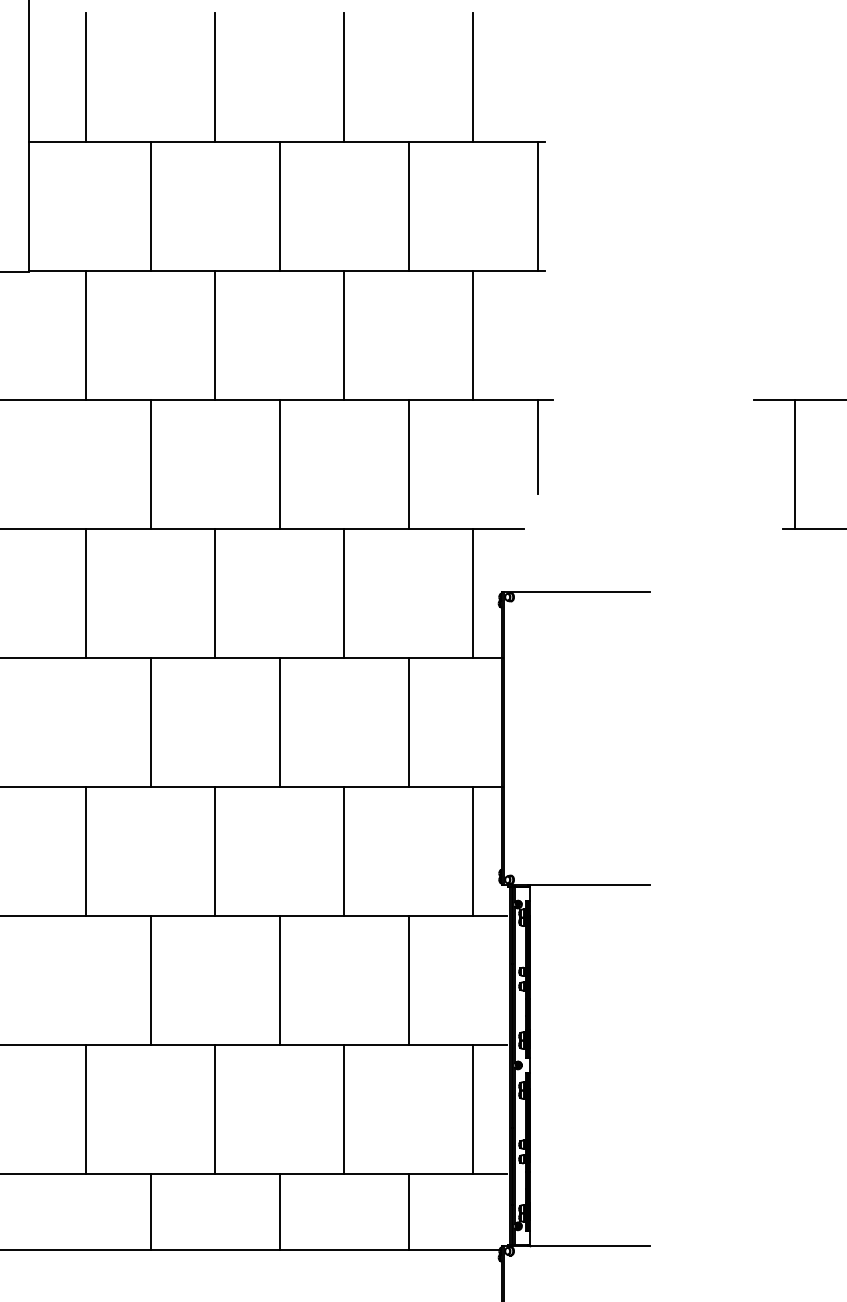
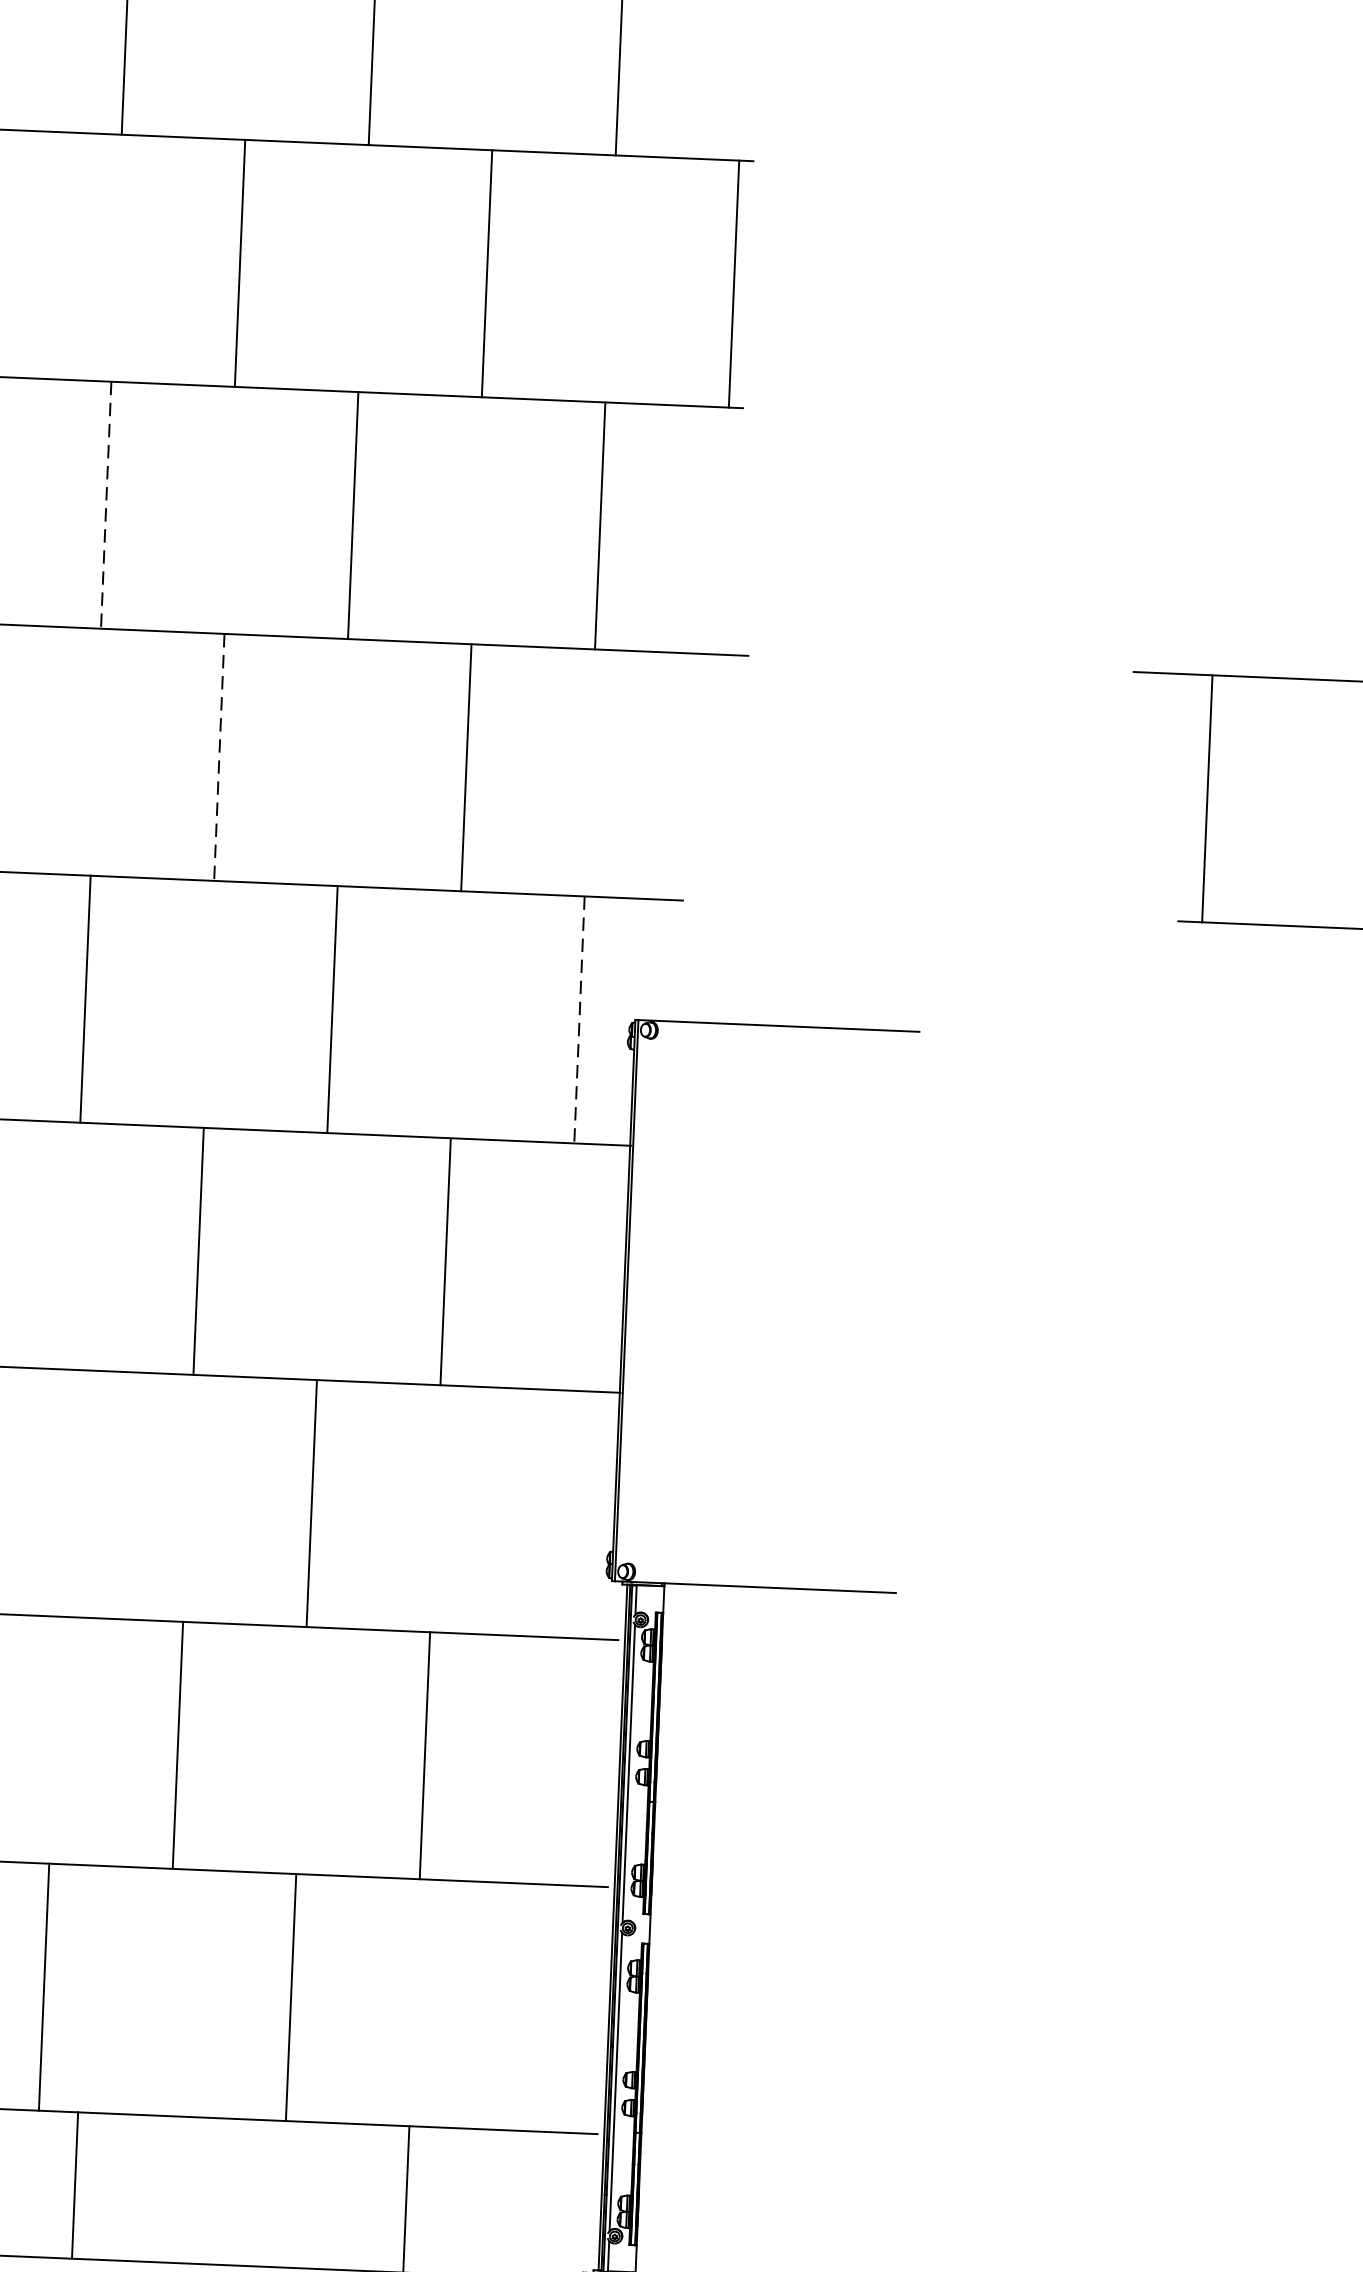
line: (215, 335) -> (106, 505), solid -> dashed
line: (537, 446) -> (714, 743), removed
line: (279, 464) -> (219, 757), solid -> dashed
line: (473, 593) -> (580, 1020), solid -> dashed
line: (215, 850) -> (65, 1491), removed
line: (473, 850) -> (559, 1512), removed
line: (473, 1108) -> (539, 2006), removed
line: (279, 1211) -> (74, 2185), moved

